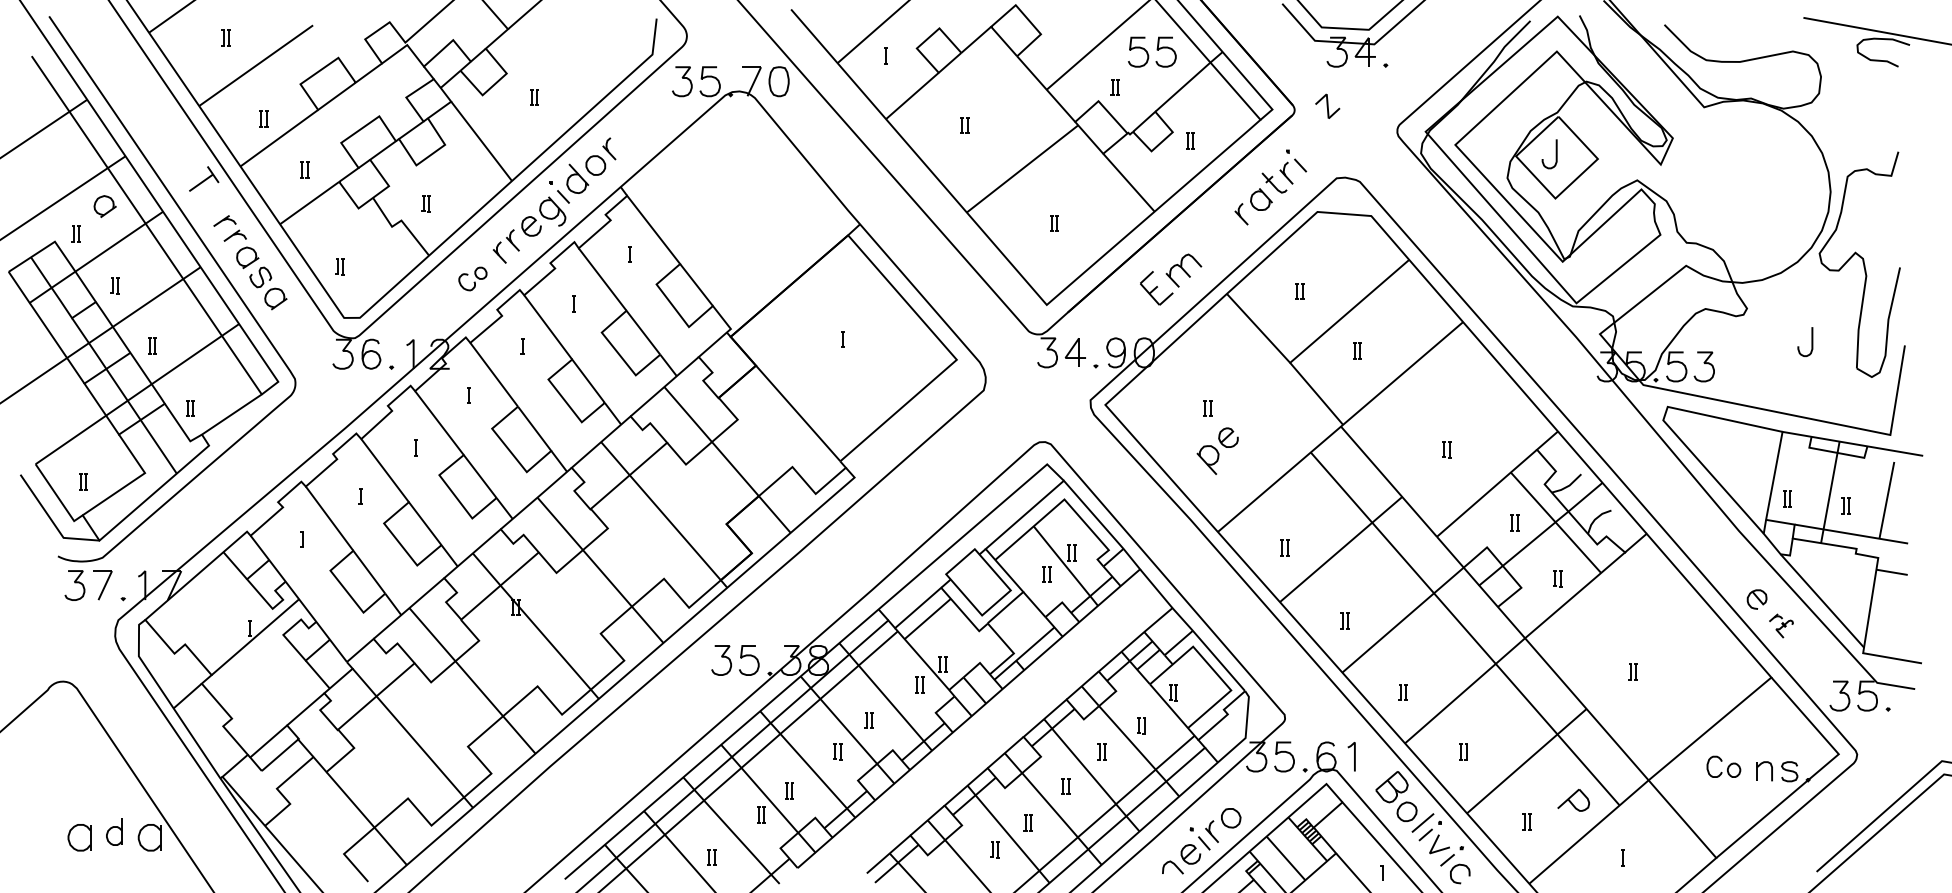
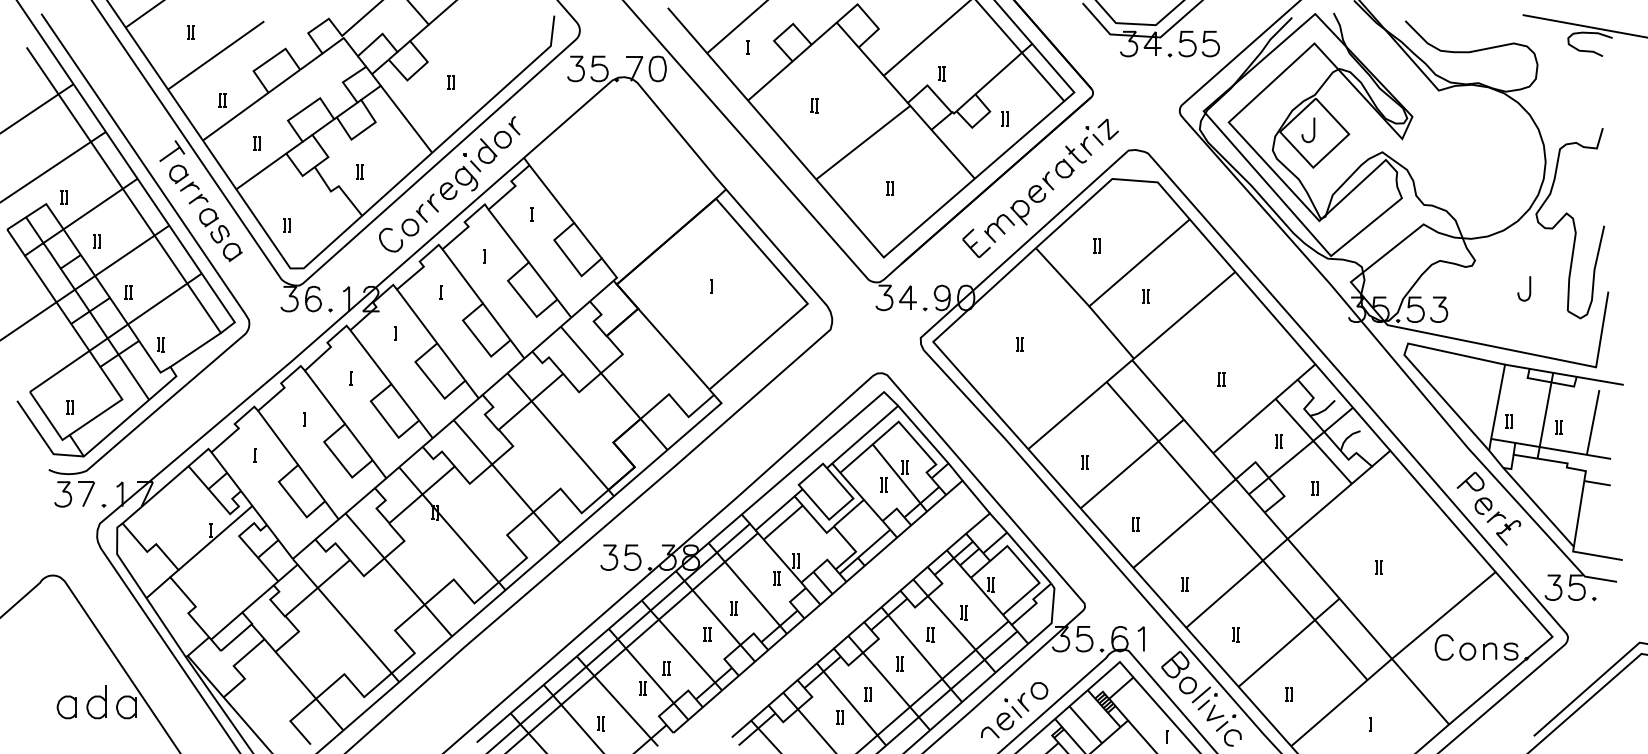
part: (1152, 51) -> (1199, 43), moved
part: (1327, 105) -> (1108, 128), moved
part: (104, 206) -> (178, 174), moved
part: (472, 278) -> (398, 235), size x1.67
part: (1217, 450) -> (1027, 204), moved
part: (1781, 625) -> (1504, 528), size x1.67
part: (1723, 766) -> (1455, 647), size x1.43
part: (1573, 800) -> (1470, 481), moved
part: (114, 831) -> (96, 702), size x1.43

